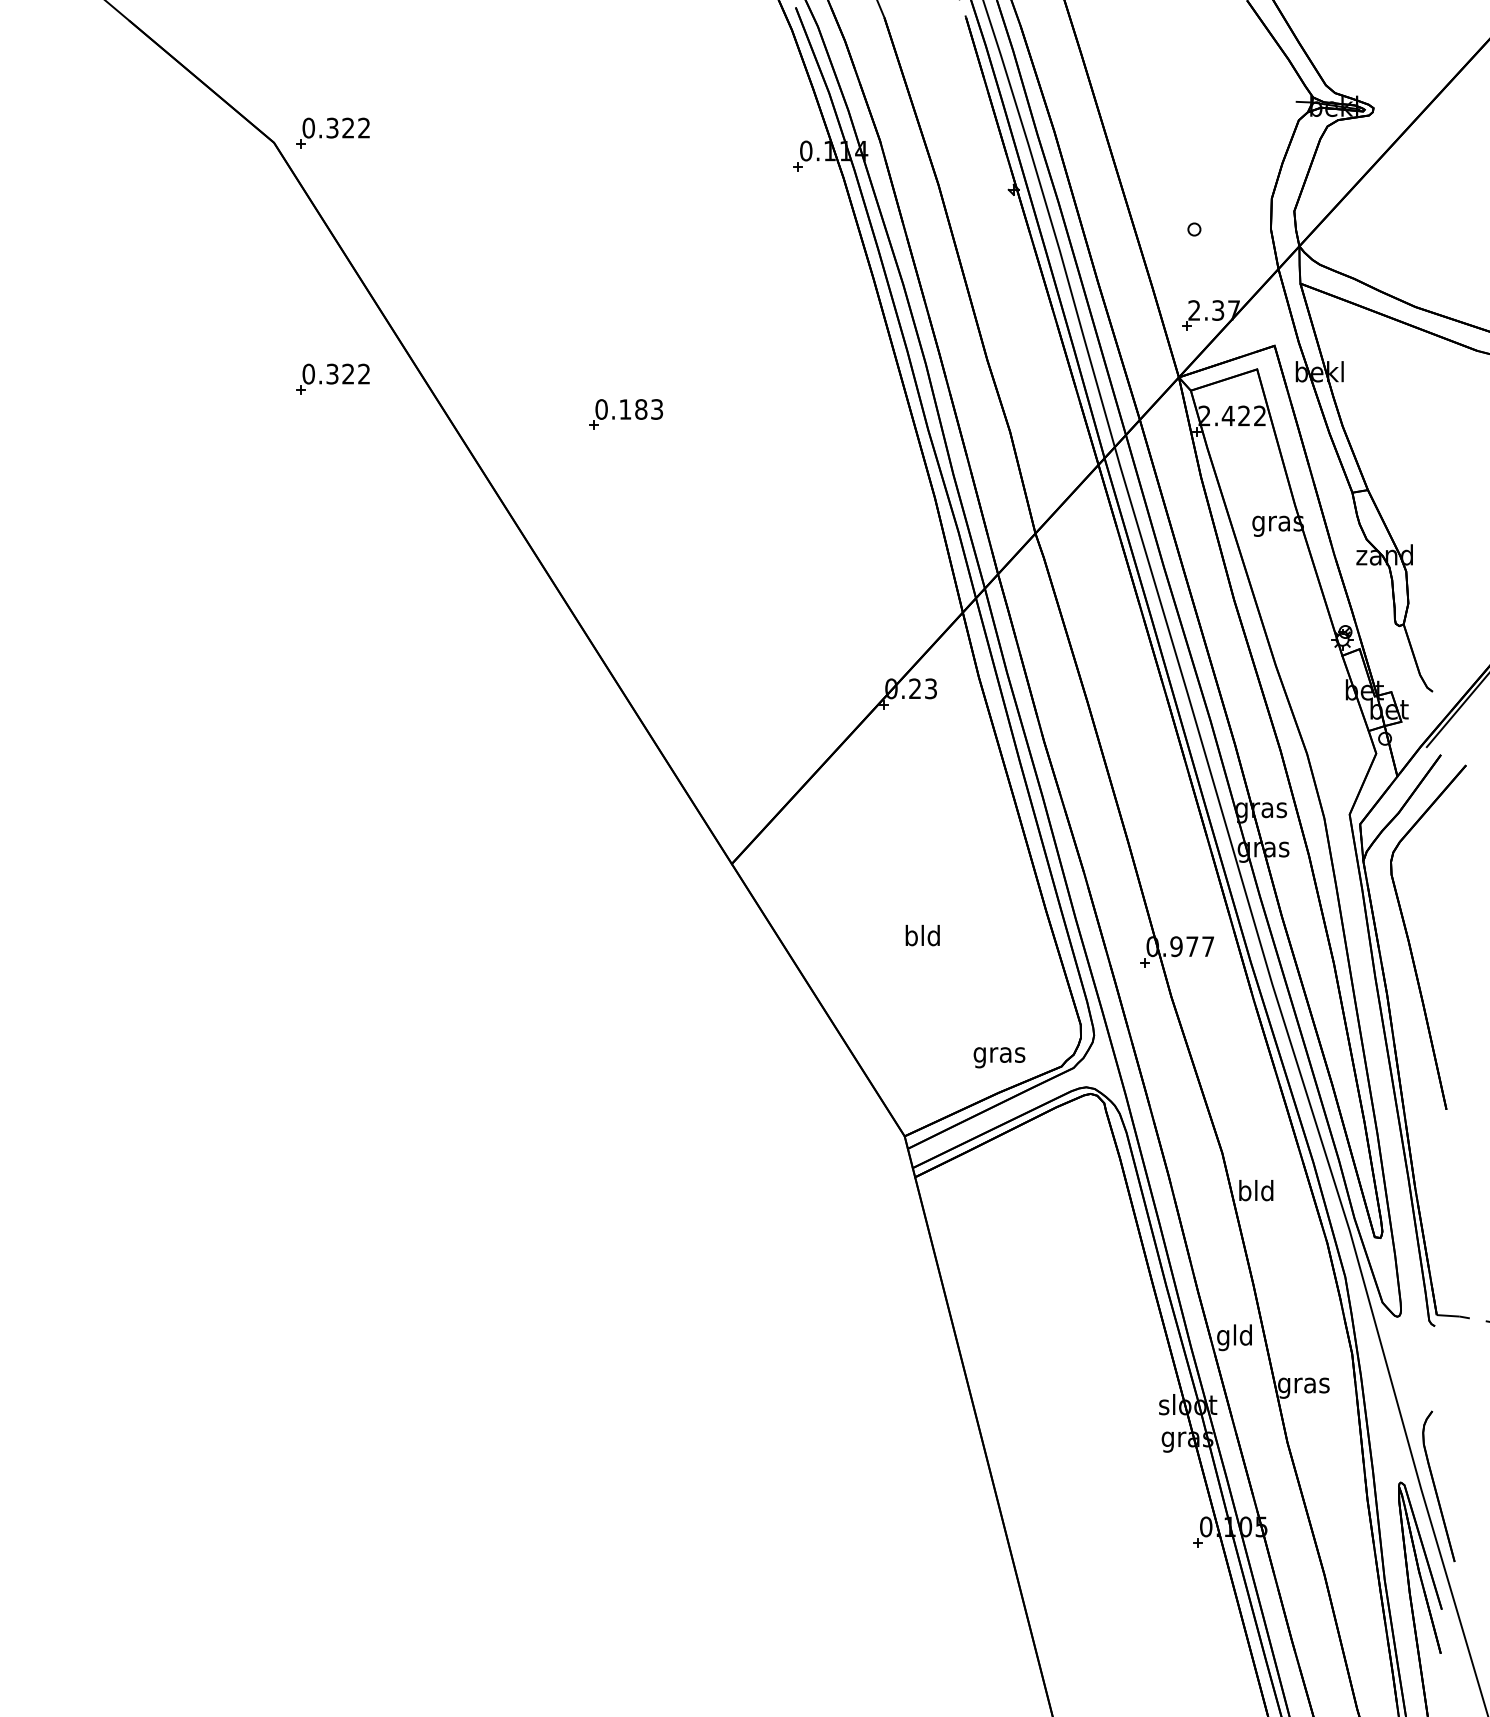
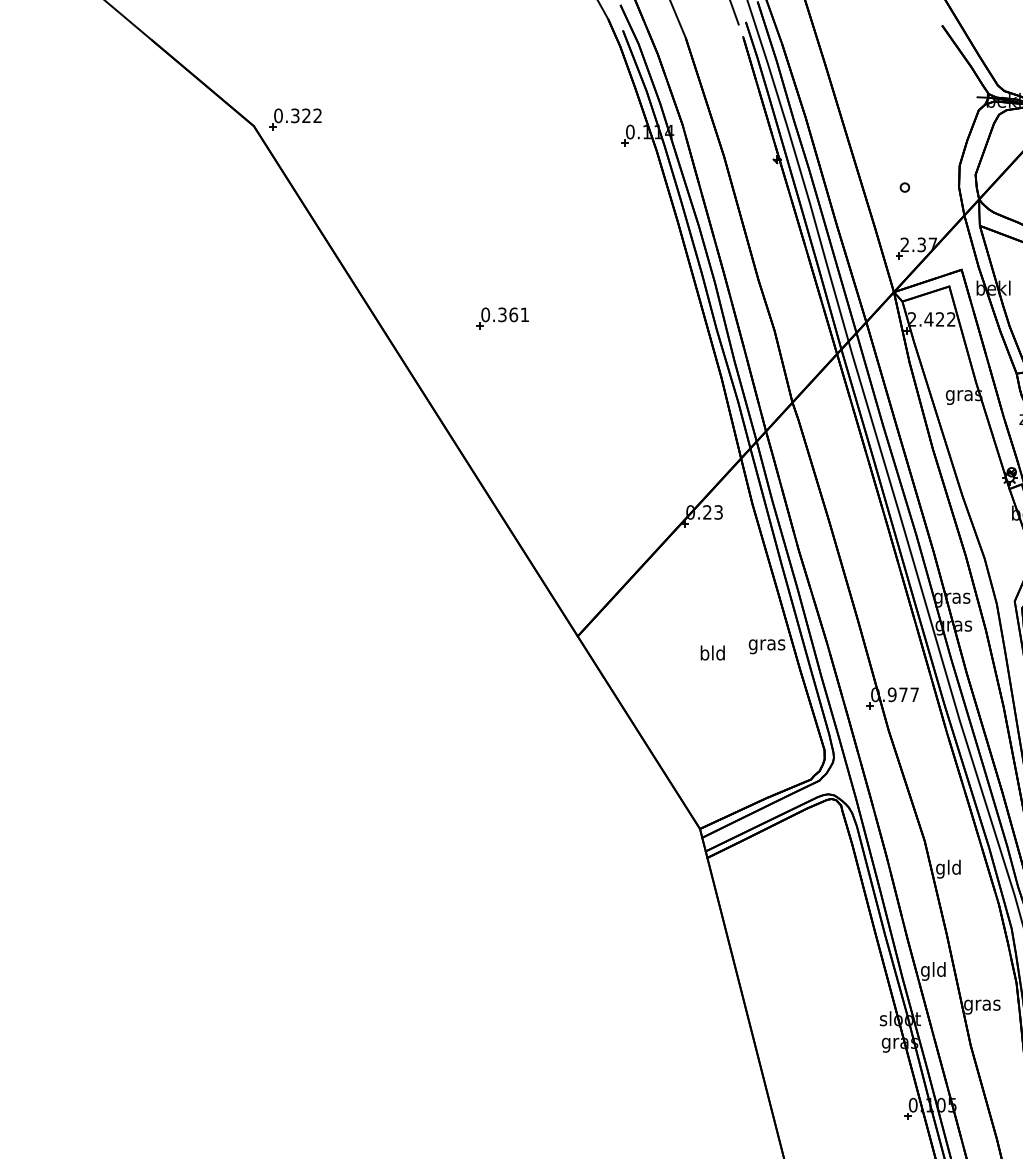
part: (332, 378) -> (295, 292), removed
text: (641, 409) -> (513, 314), 0.183 -> 0.361
text: (922, 935) -> (712, 652), moved
text: (999, 1057) -> (767, 646), moved
text: (1244, 1193) -> (940, 869), bld -> gld

